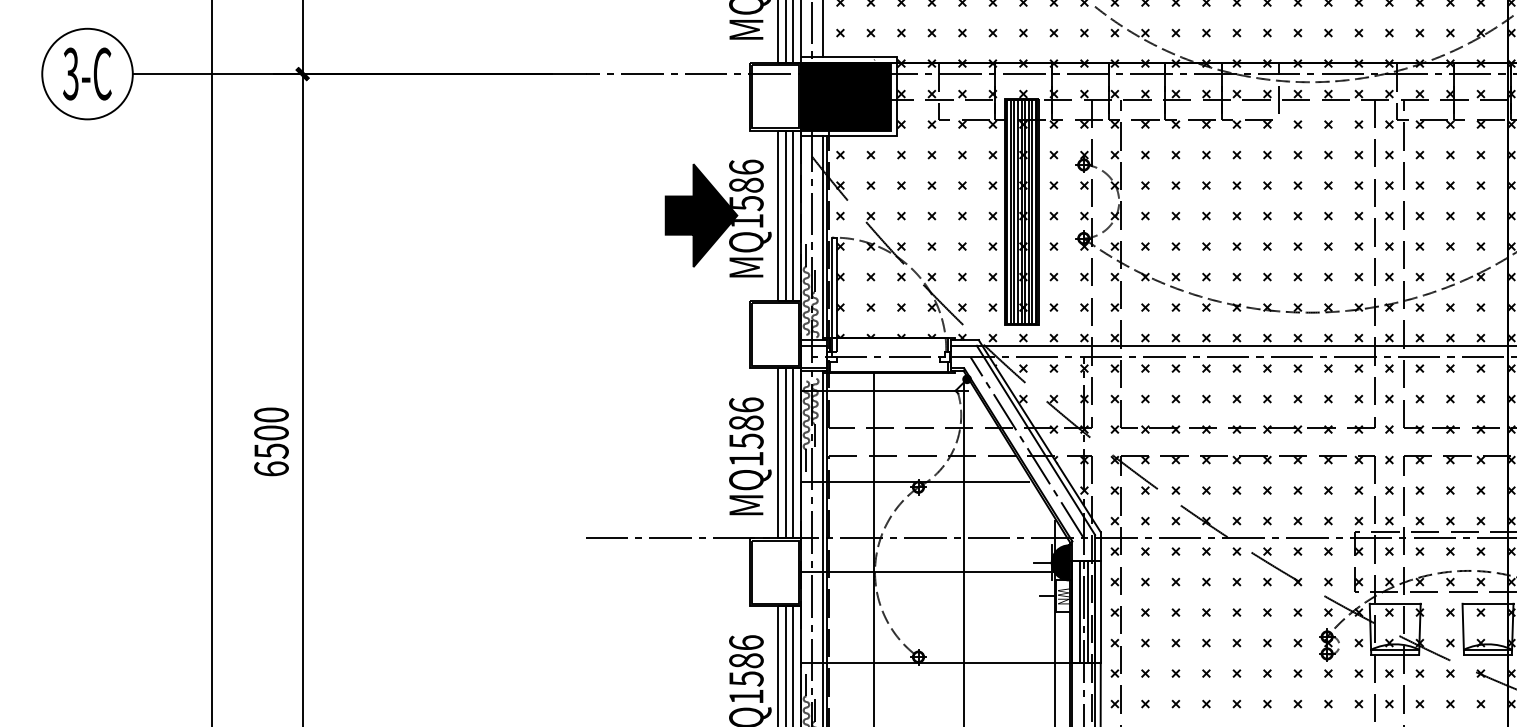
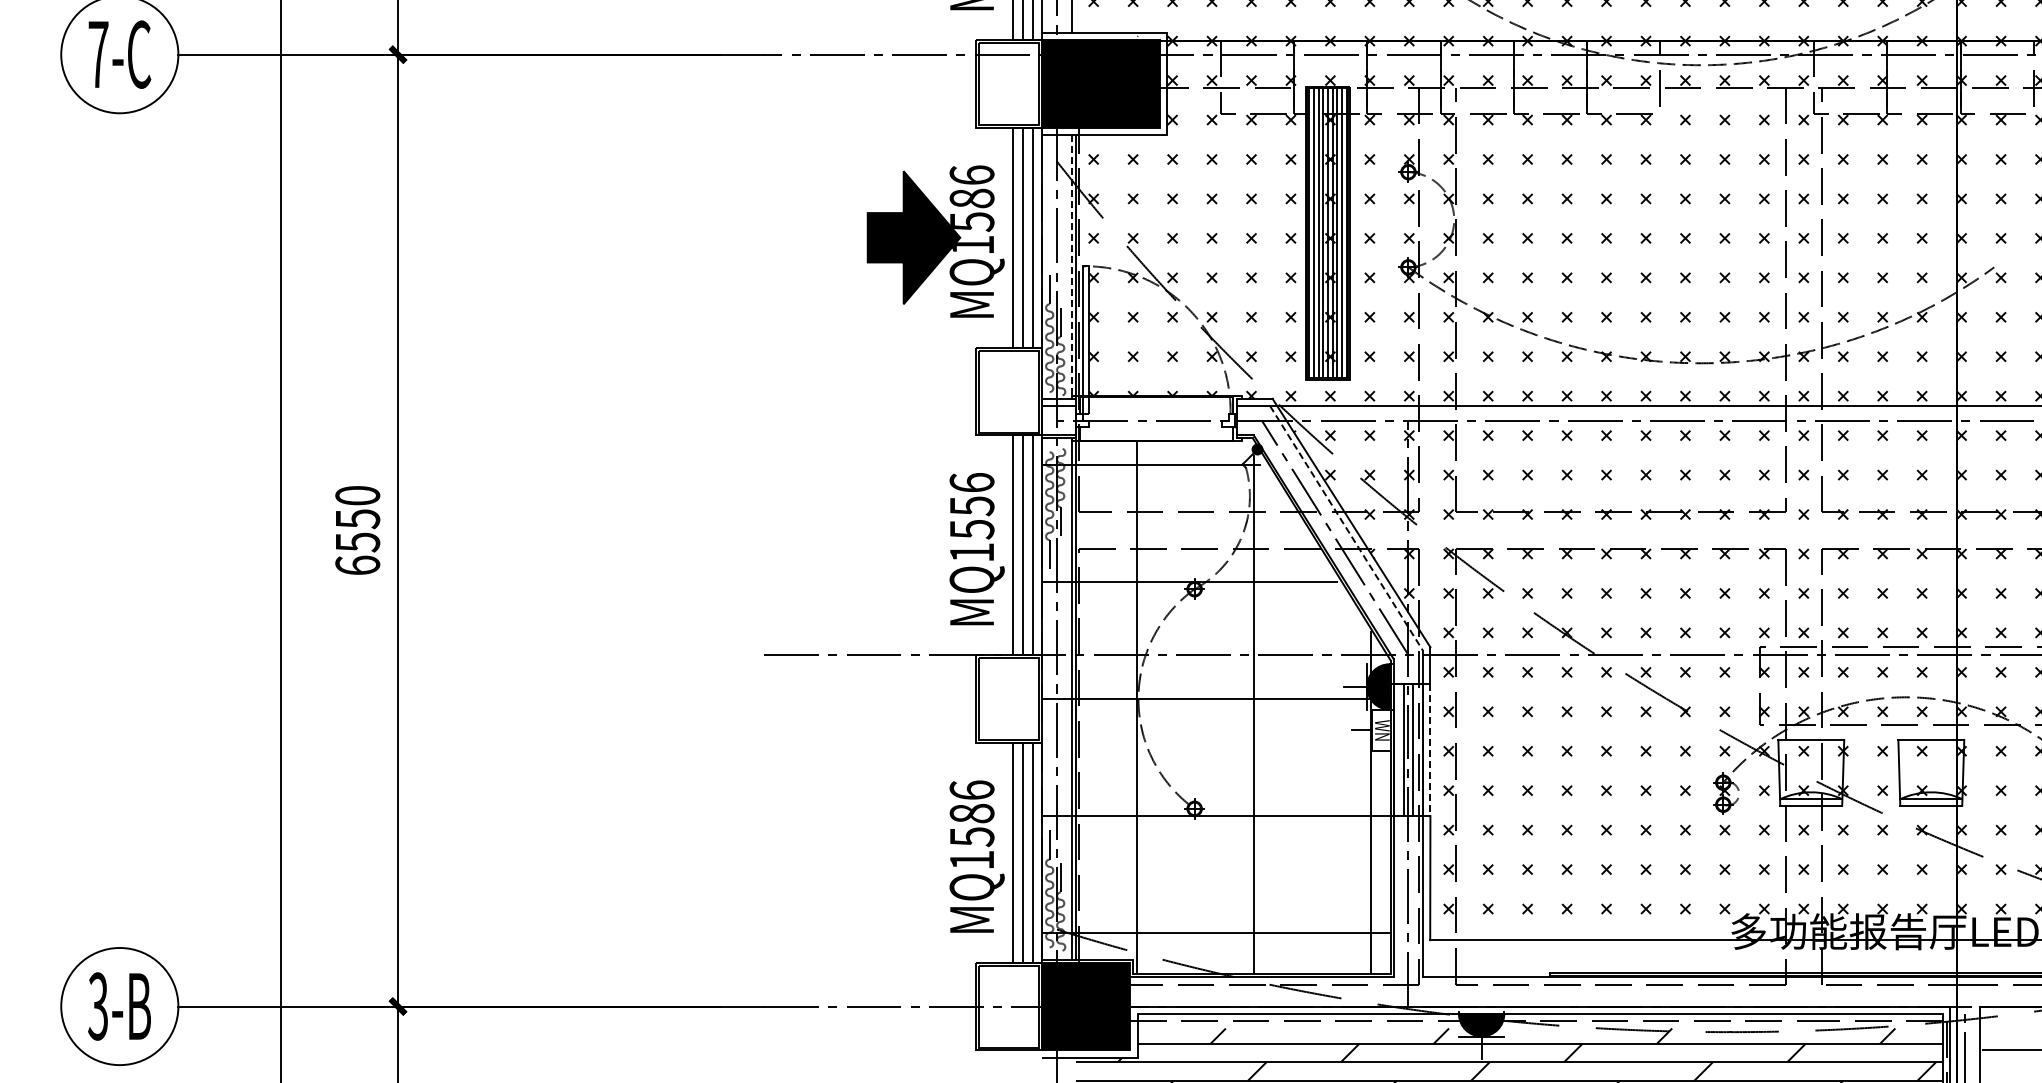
text: (71, 73) -> (98, 54), 3-C -> 7-C
line: (823, 238) -> (1071, 267), solid -> dashed
text: (745, 423) -> (971, 506), MQ1586 -> MQ1556
text: (271, 433) -> (357, 519), 6500 -> 6550
line: (1035, 440) -> (1346, 528), solid -> dashed
line: (1100, 612) -> (1430, 750), solid -> dashed

